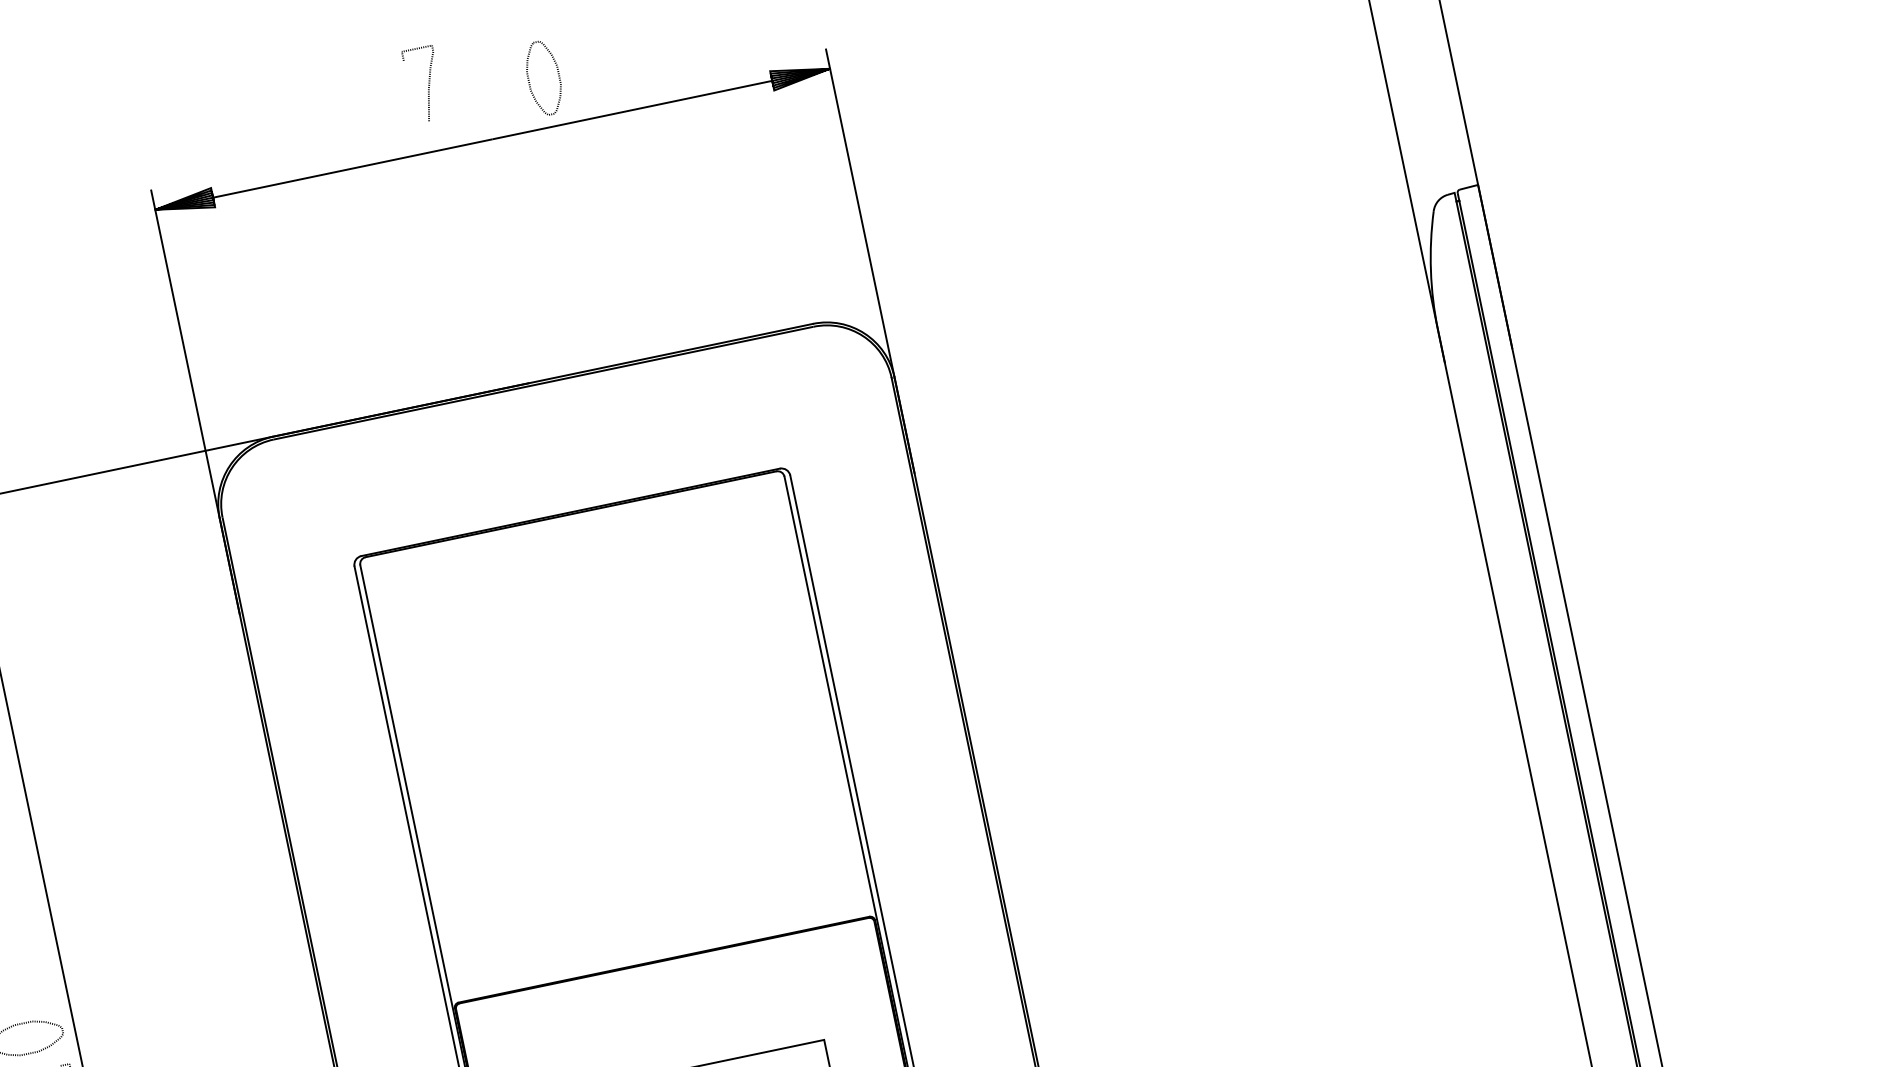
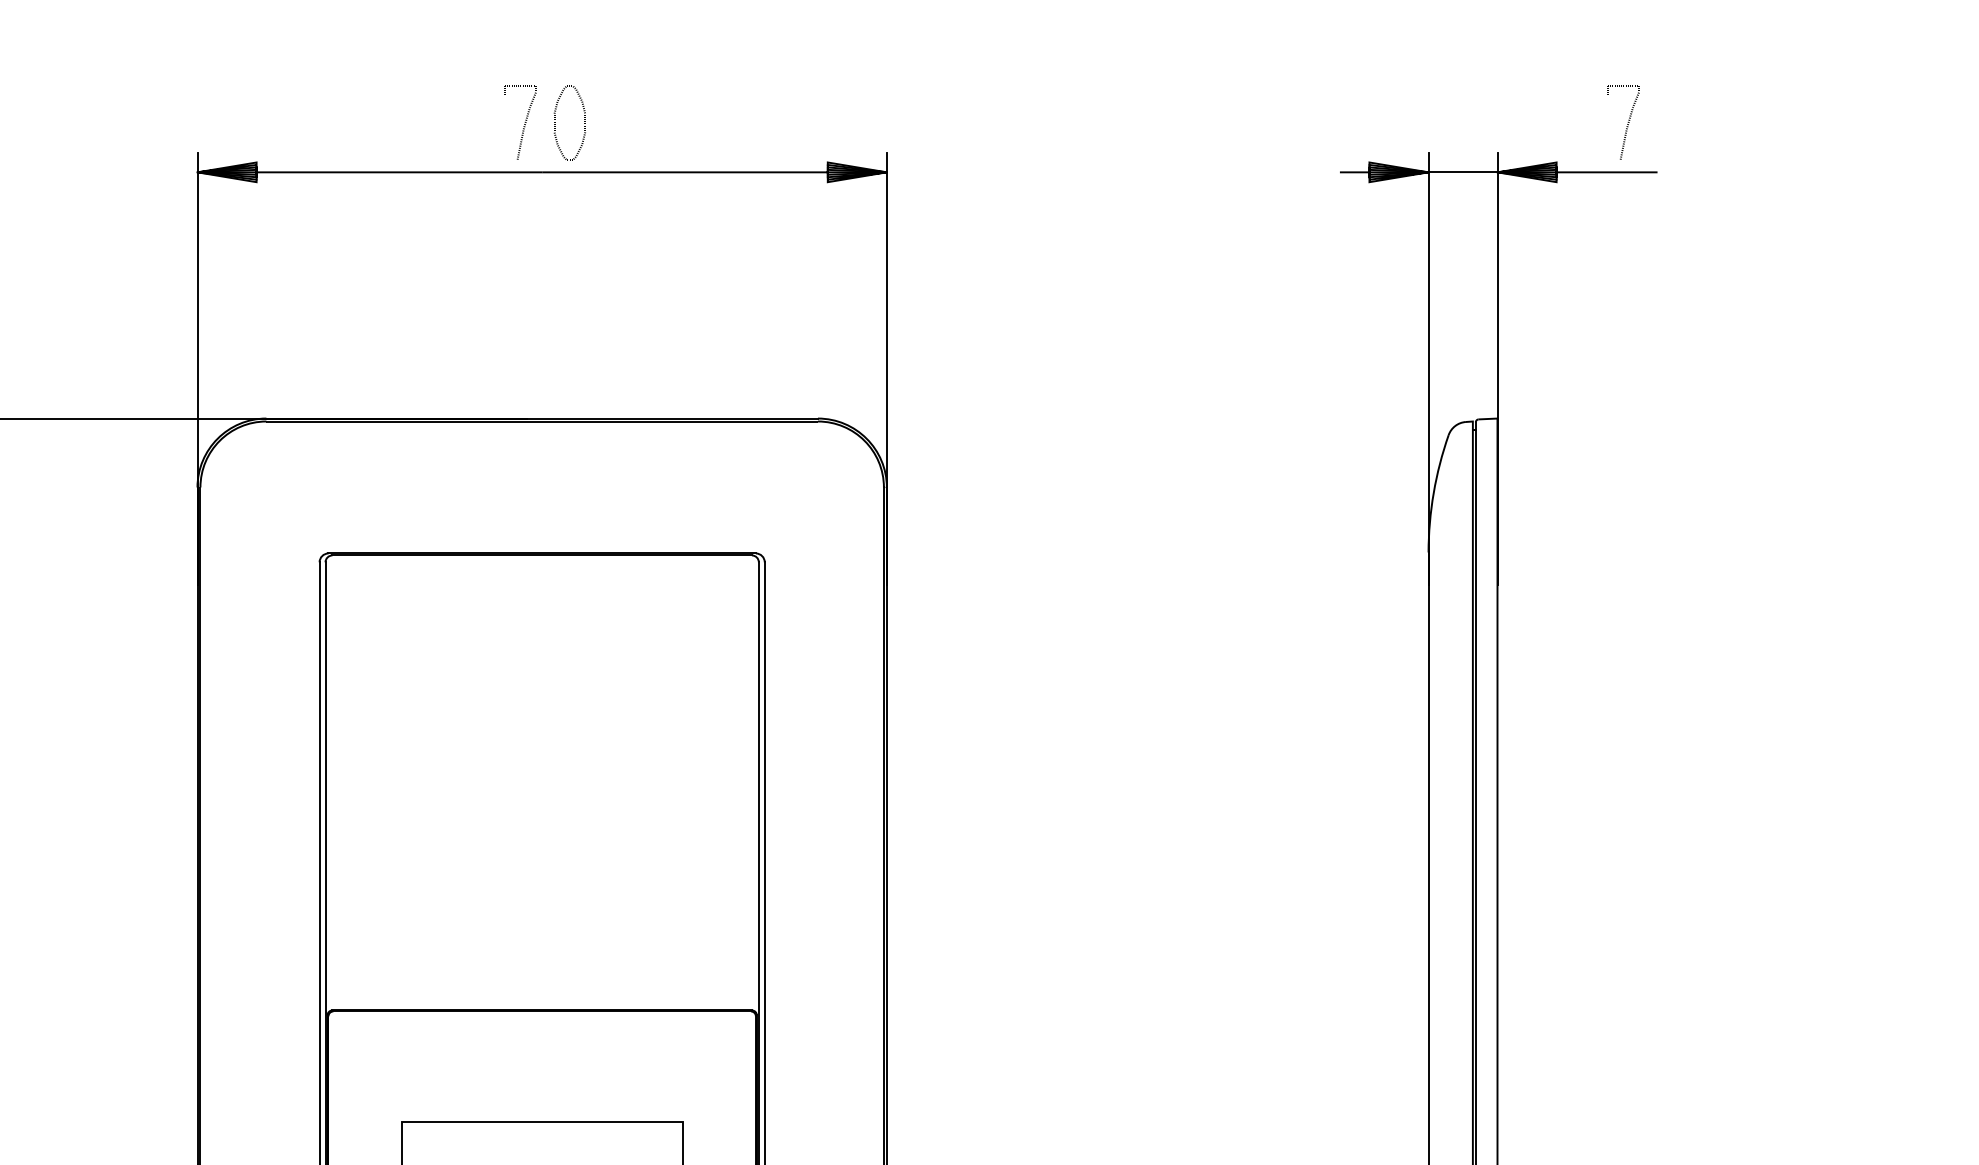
part: (529, 80) -> (555, 122), moved
curve: (428, 83) -> (524, 122), moved

